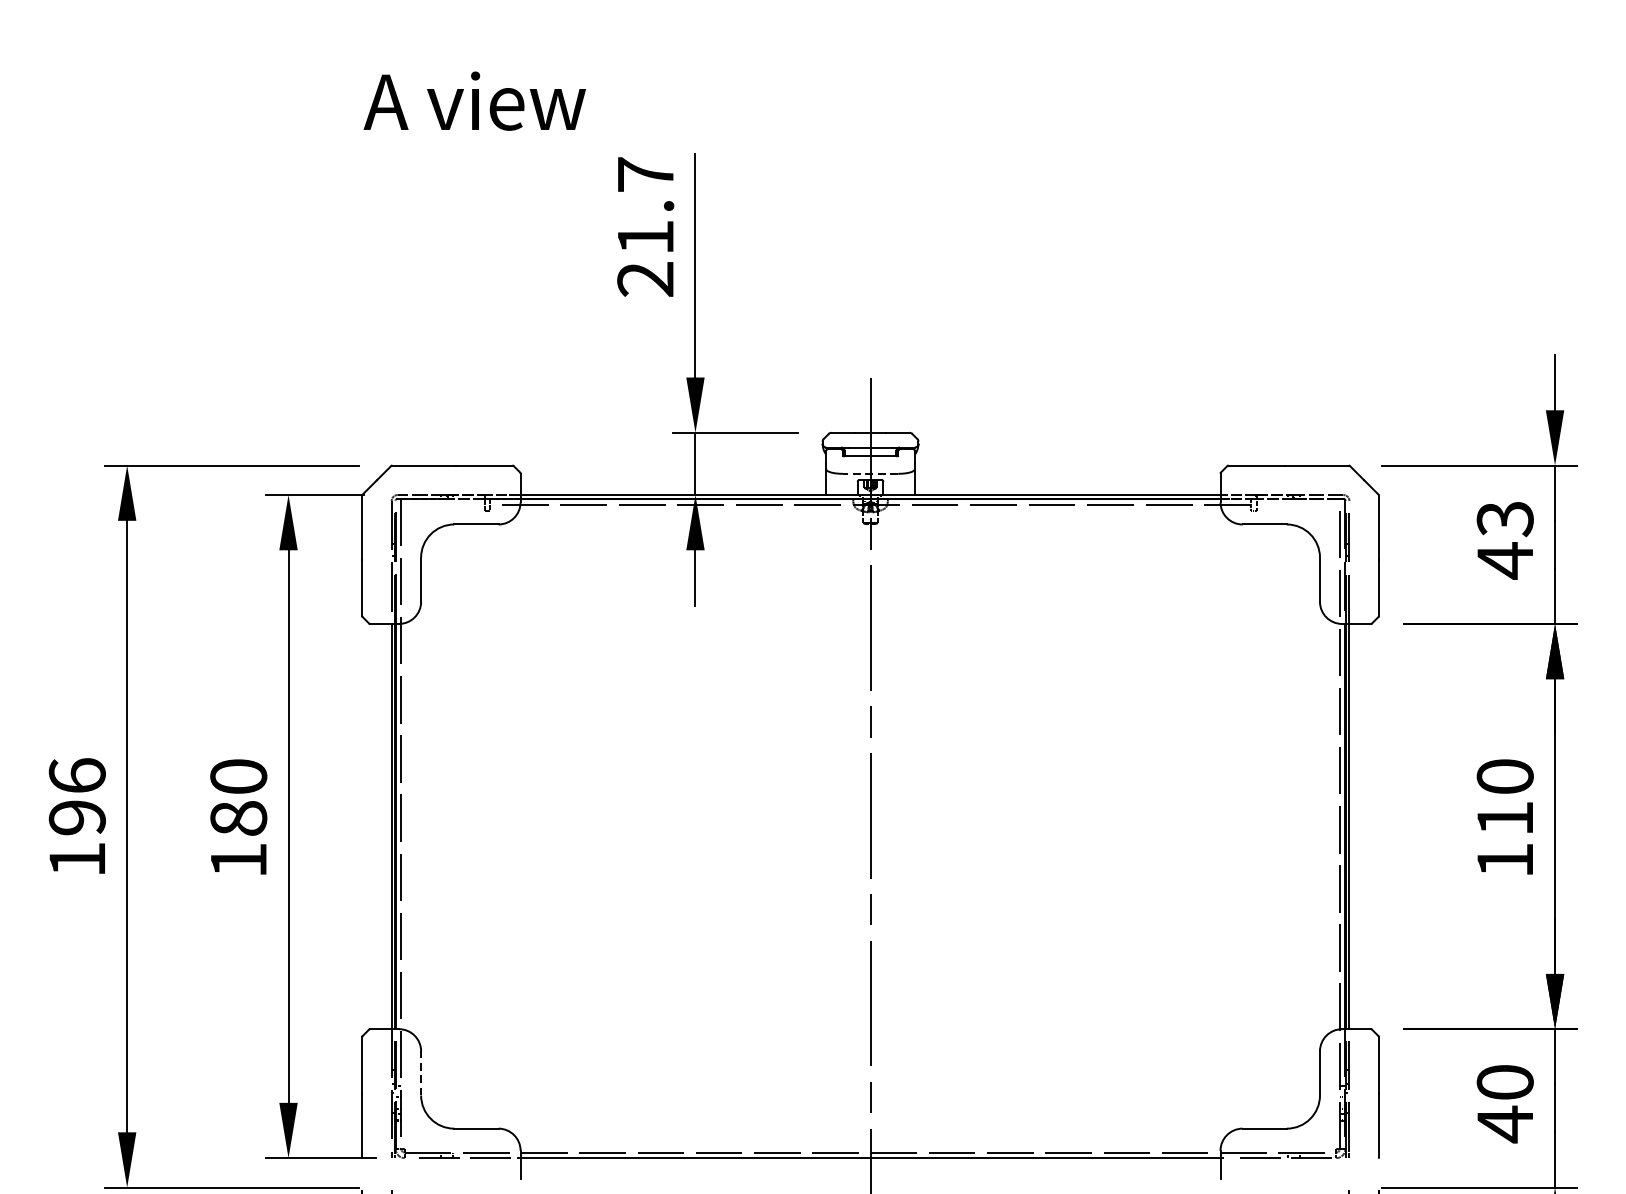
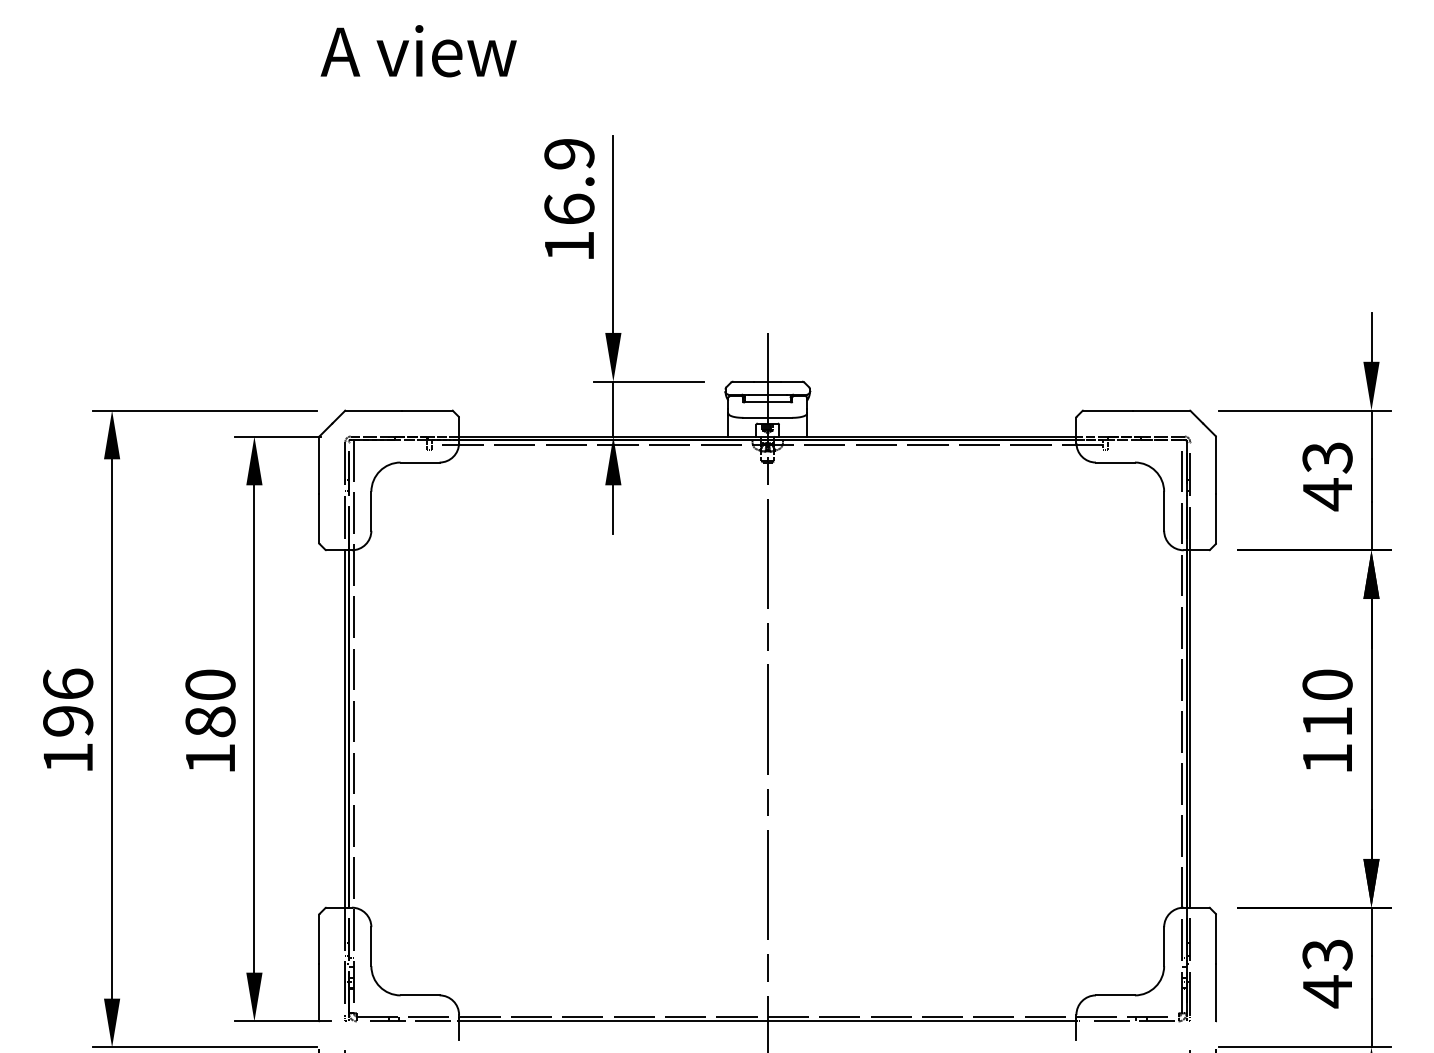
text: (474, 101) -> (418, 51), moved
text: (645, 226) -> (569, 199), 21.7 -> 16.9
line: (870, 473) -> (767, 417), dashed -> solid
line: (421, 1073) -> (371, 946), dashed -> solid
text: (1505, 1082) -> (1327, 954), 40 -> 43

